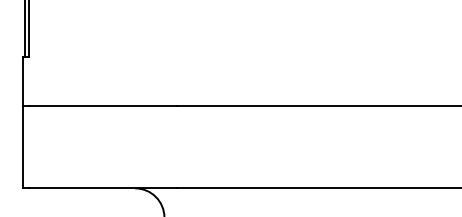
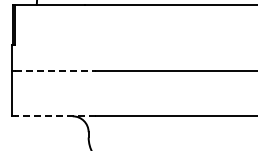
line: (103, 106) -> (55, 71), solid -> dashed
line: (103, 188) -> (55, 116), solid -> dashed

